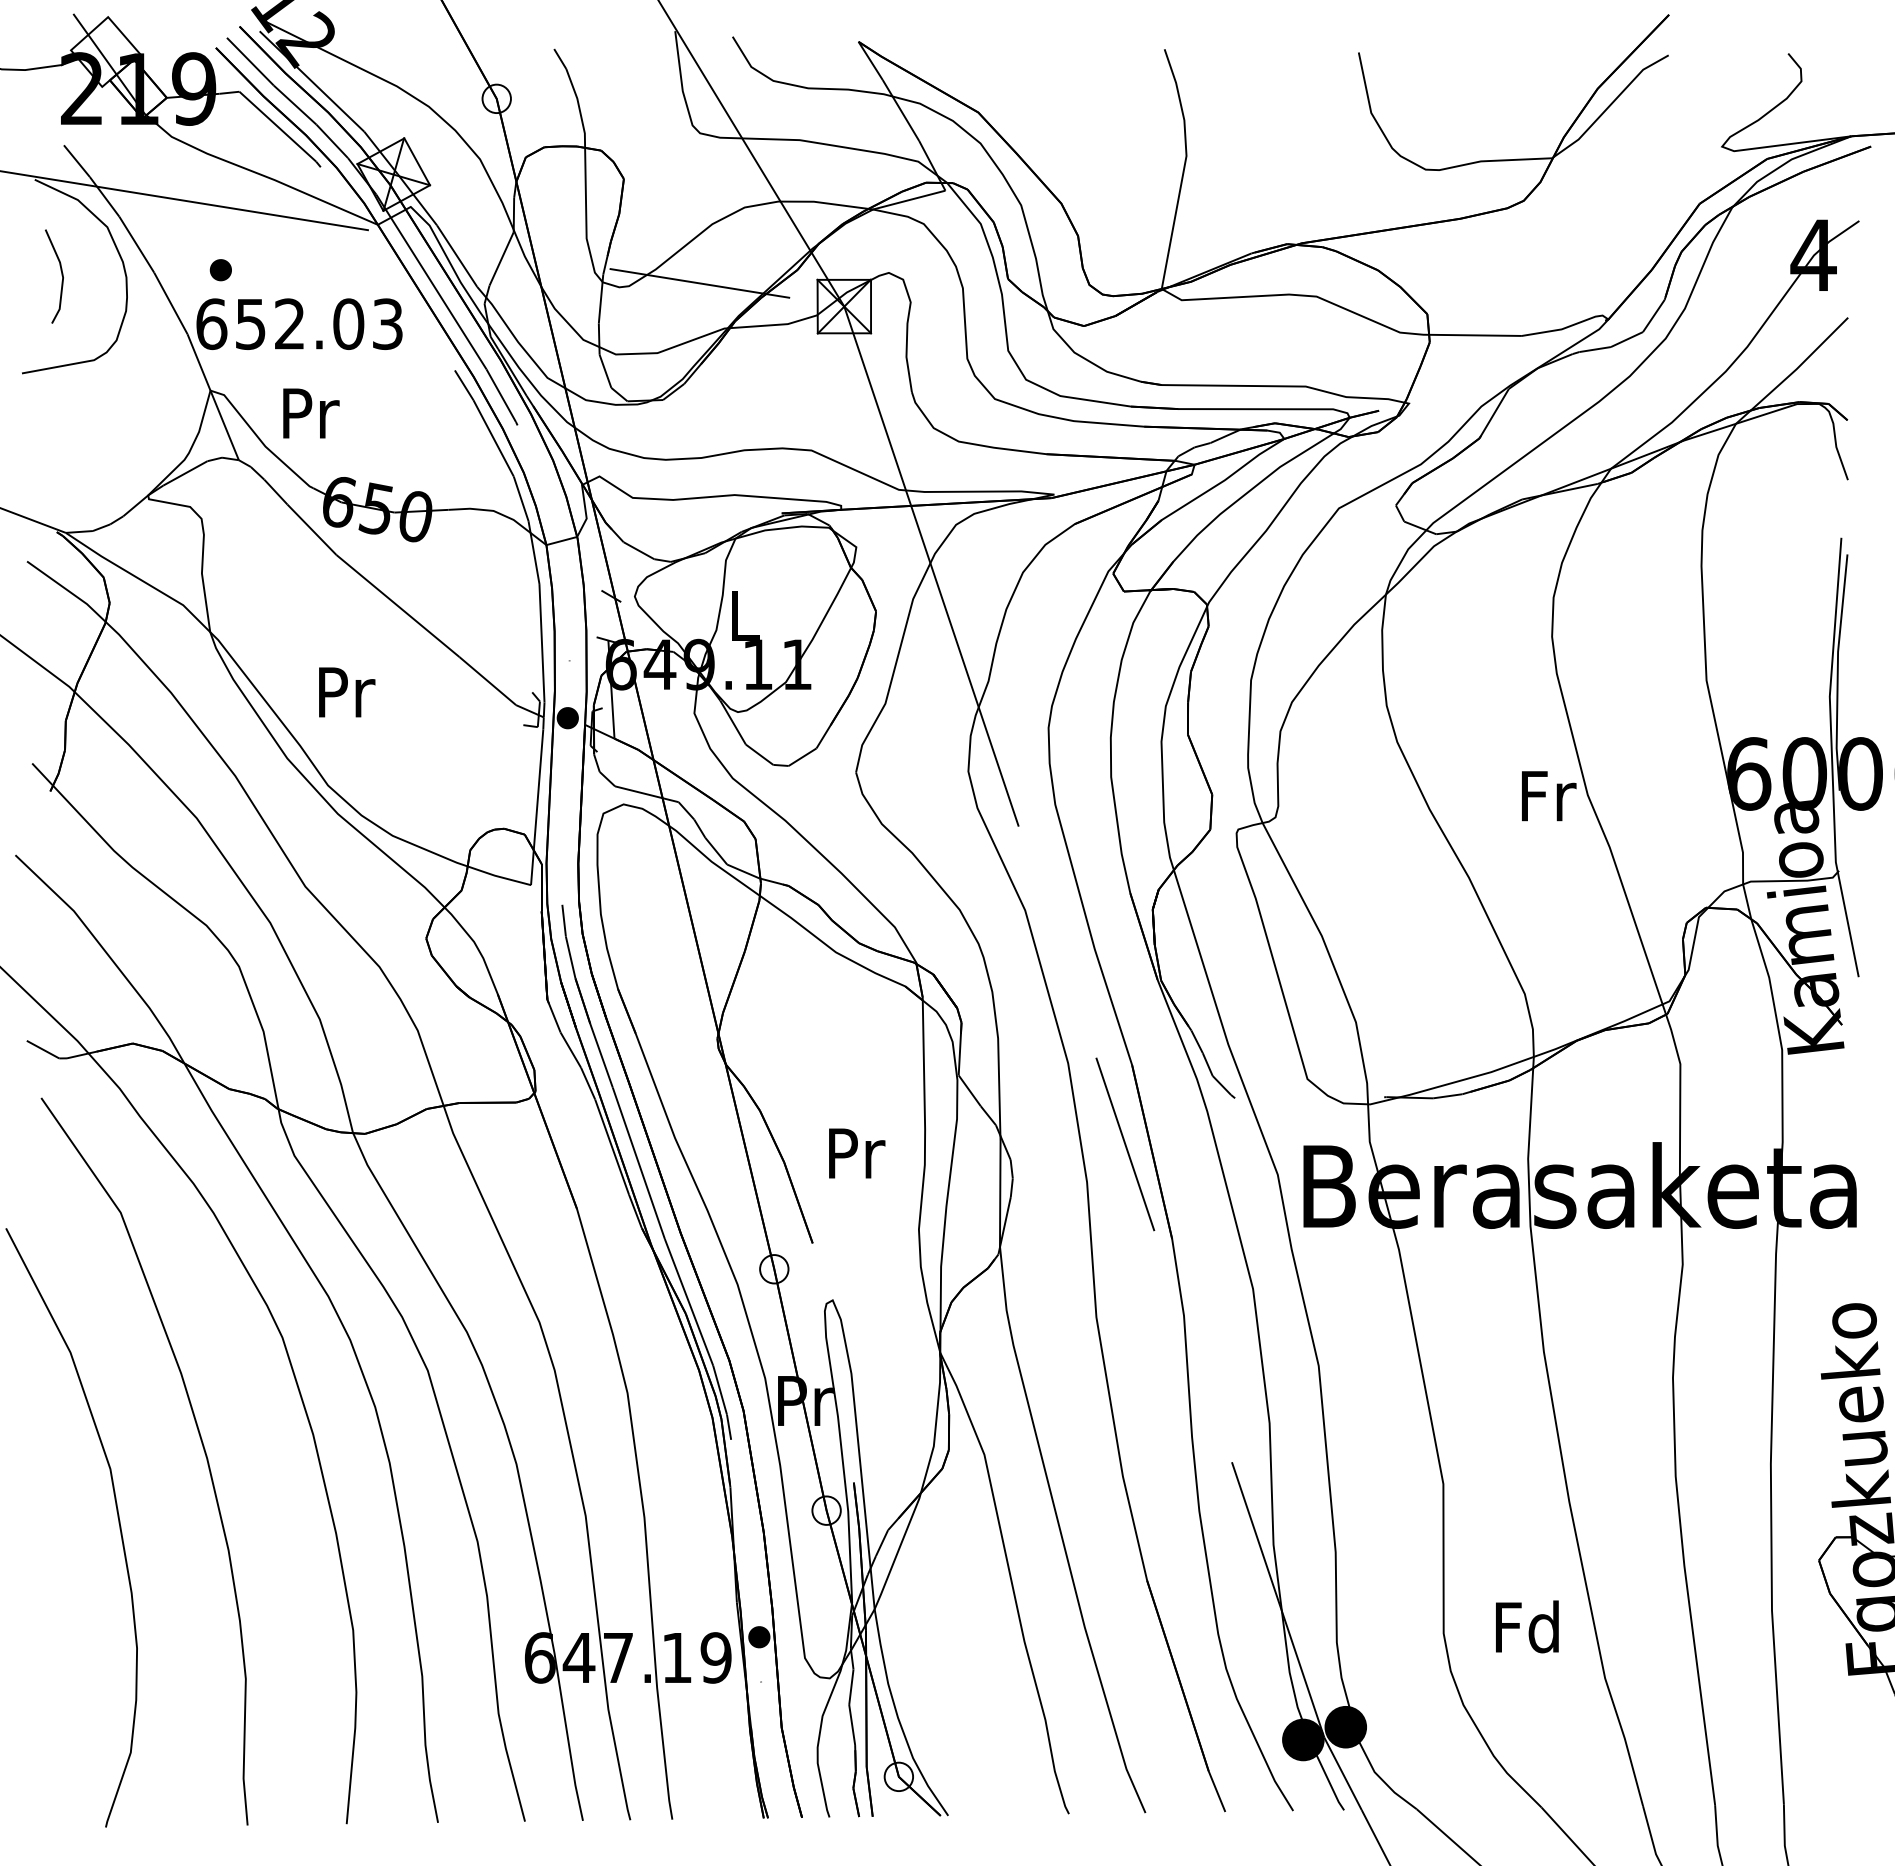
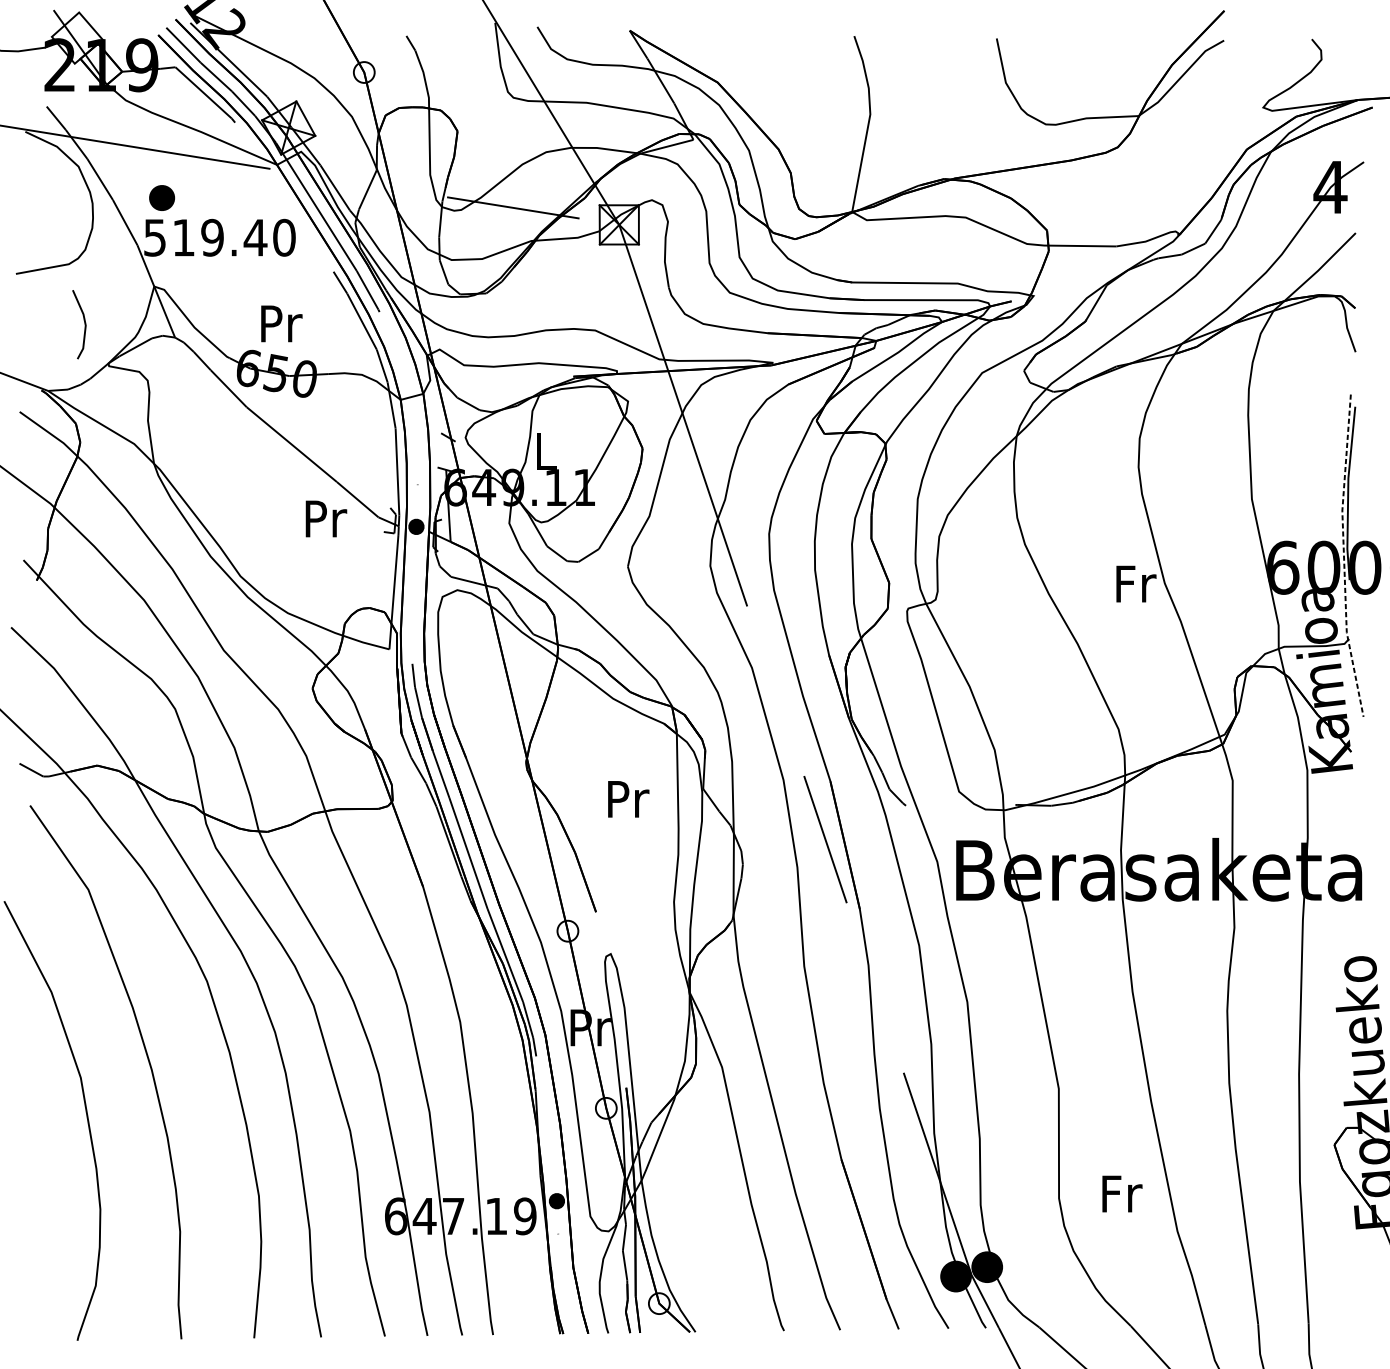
part: (220, 270) -> (161, 198), size x1.6
line: (61, 275) -> (84, 323), moved
text: (299, 324) -> (219, 238), 652.03 -> 519.40
text: (311, 413) -> (281, 323), moved
text: (347, 692) -> (326, 519), moved
line: (1832, 758) -> (1344, 556), solid -> dashed
text: (857, 1153) -> (628, 799), moved
text: (1527, 1626) -> (1120, 1193), Fd -> Fr

